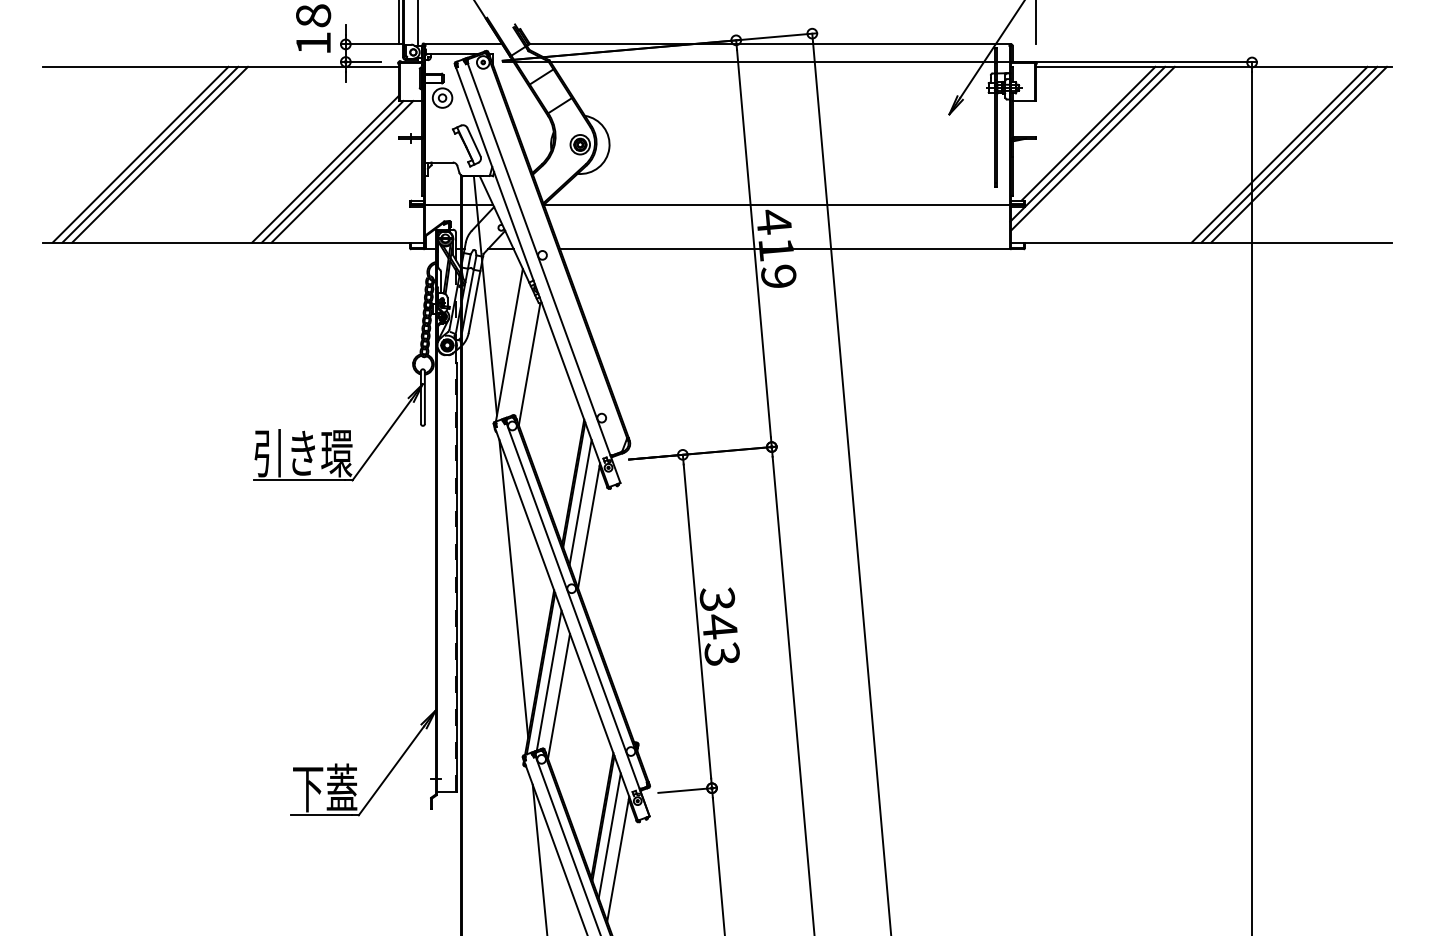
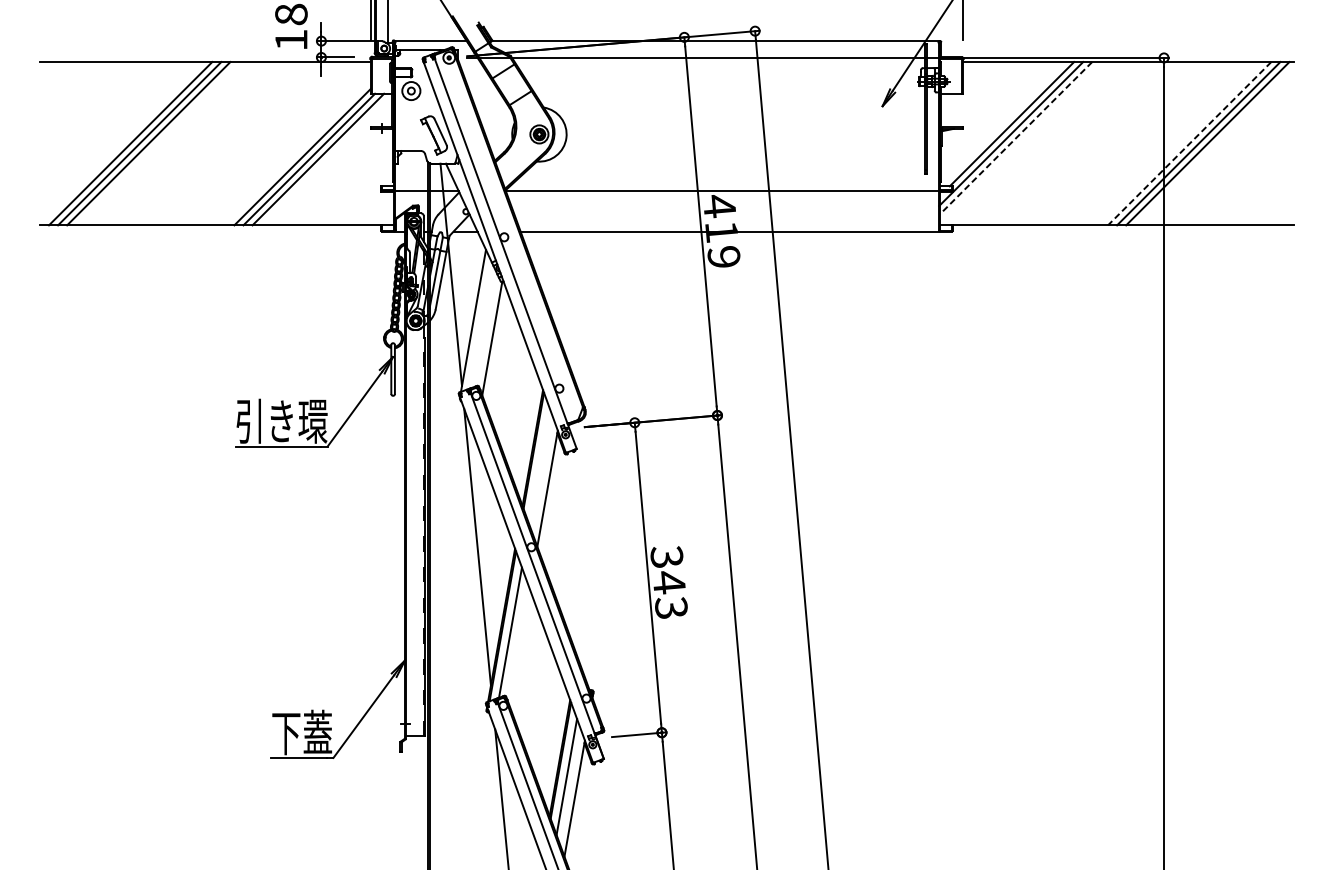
line: (1093, 148) -> (1016, 137), solid -> dashed
line: (1279, 155) -> (1189, 144), solid -> dashed
line: (580, 502) -> (539, 467), removed
line: (559, 695) -> (520, 646), removed

